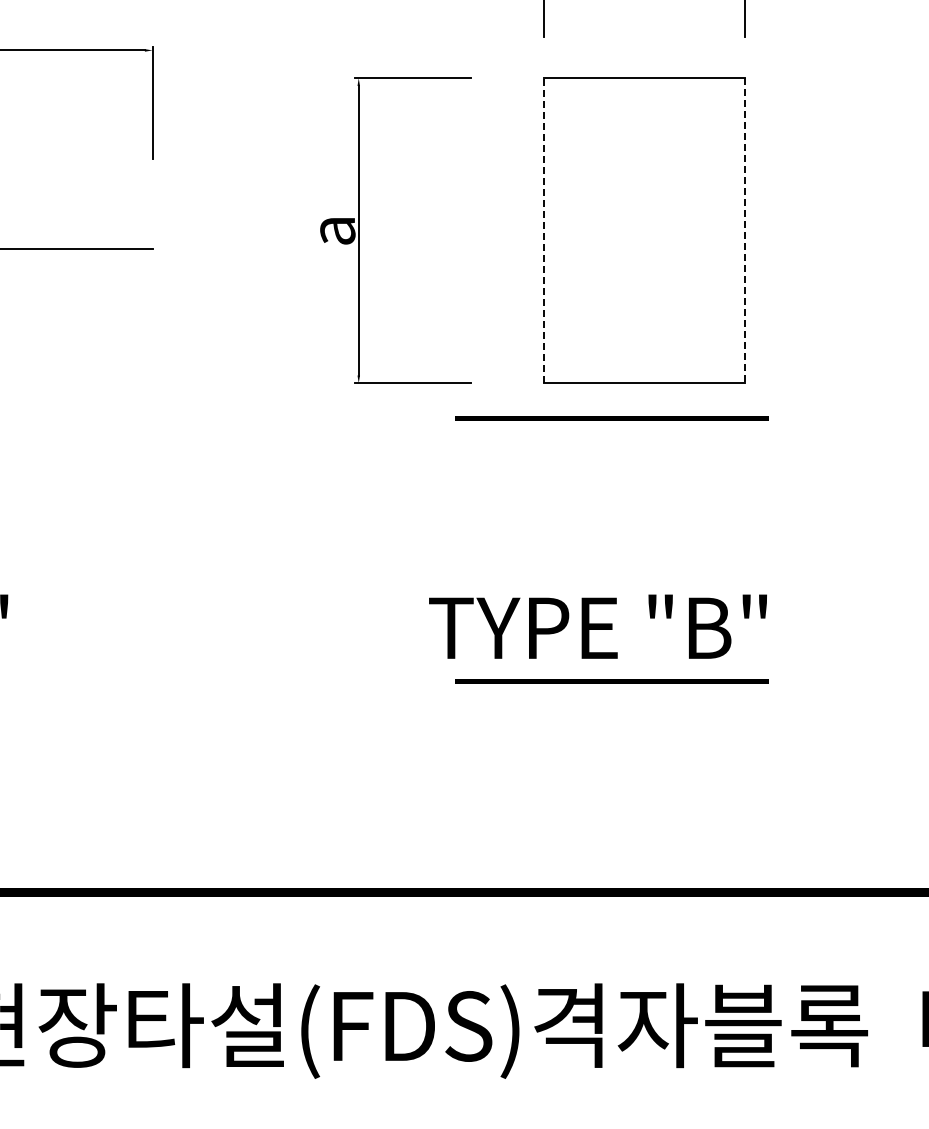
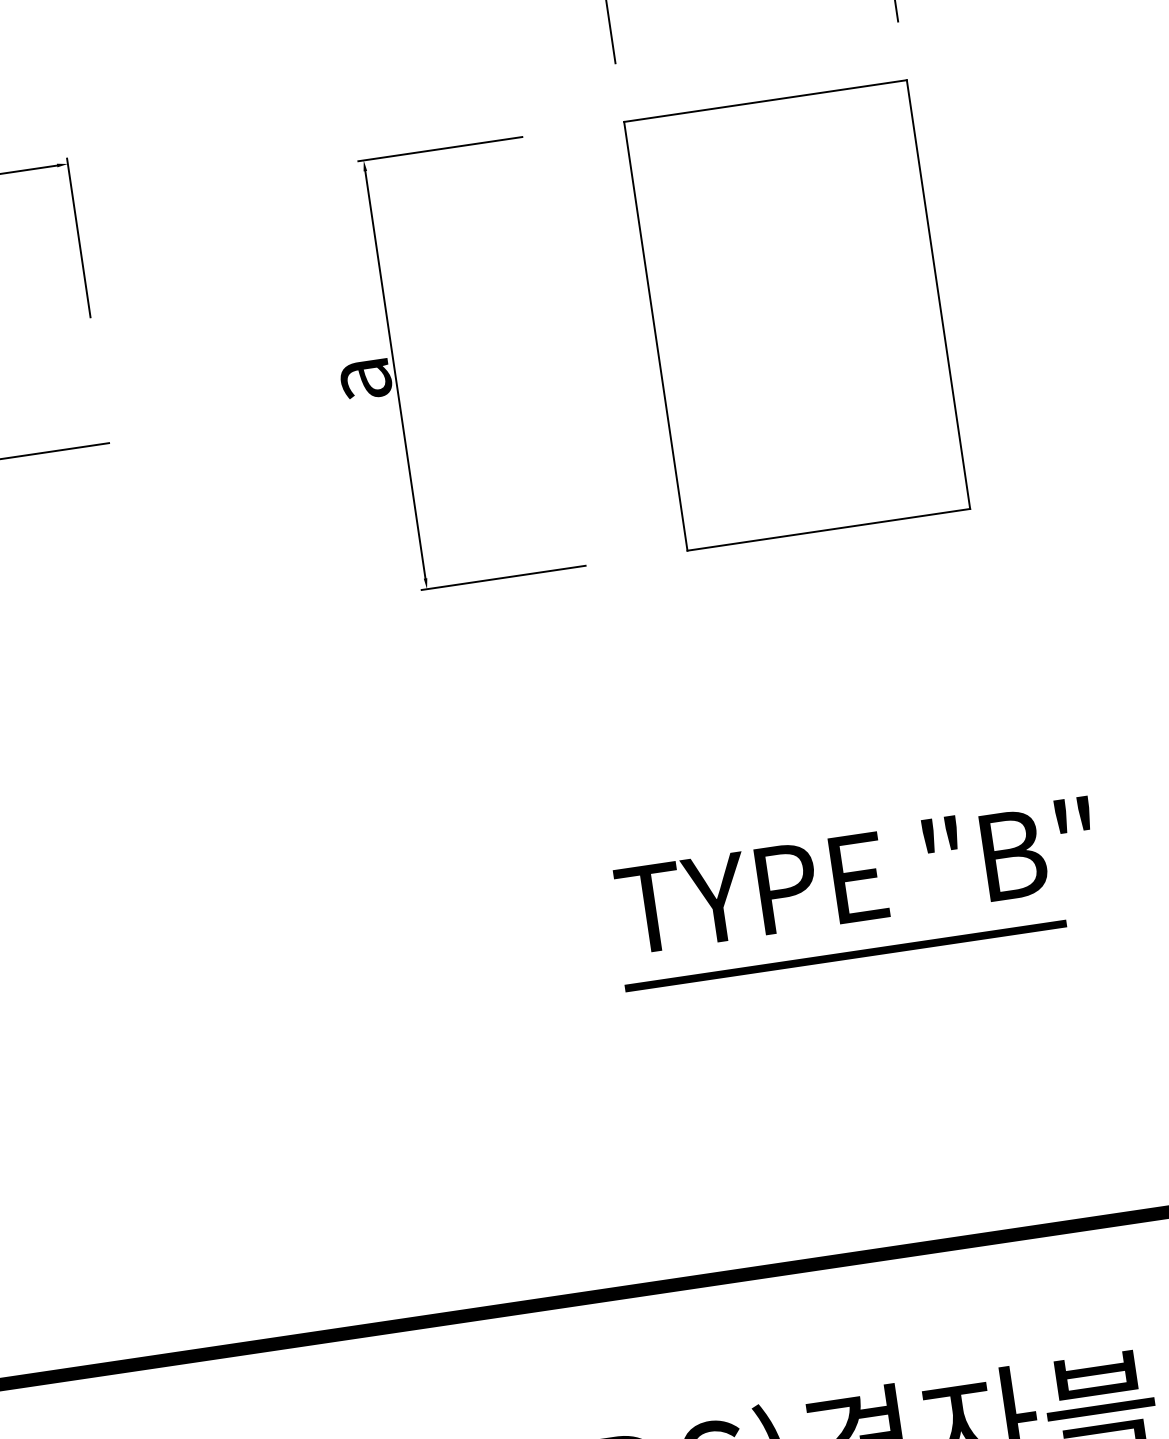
line: (543, 230) -> (655, 336), dashed -> solid
line: (744, 231) -> (938, 295), dashed -> solid
line: (611, 418) -> (789, 586), removed
text: (597, 626) -> (855, 875), moved

